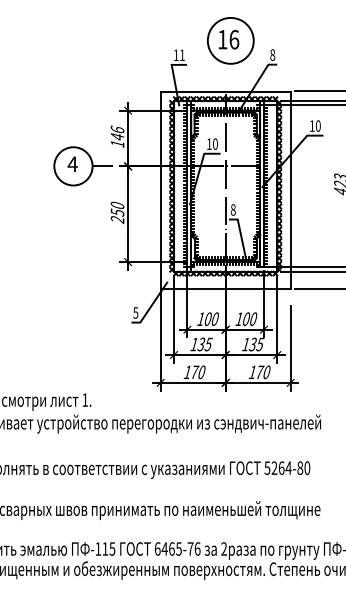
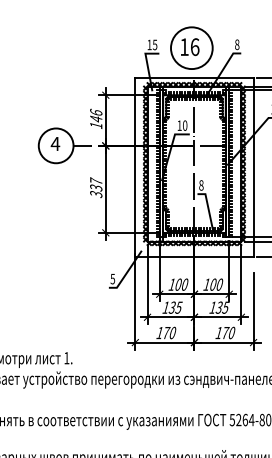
part: (230, 40) -> (191, 47), moved
text: (181, 55) -> (154, 45), 11 -> 15
text: (117, 212) -> (96, 187), 250 -> 337

